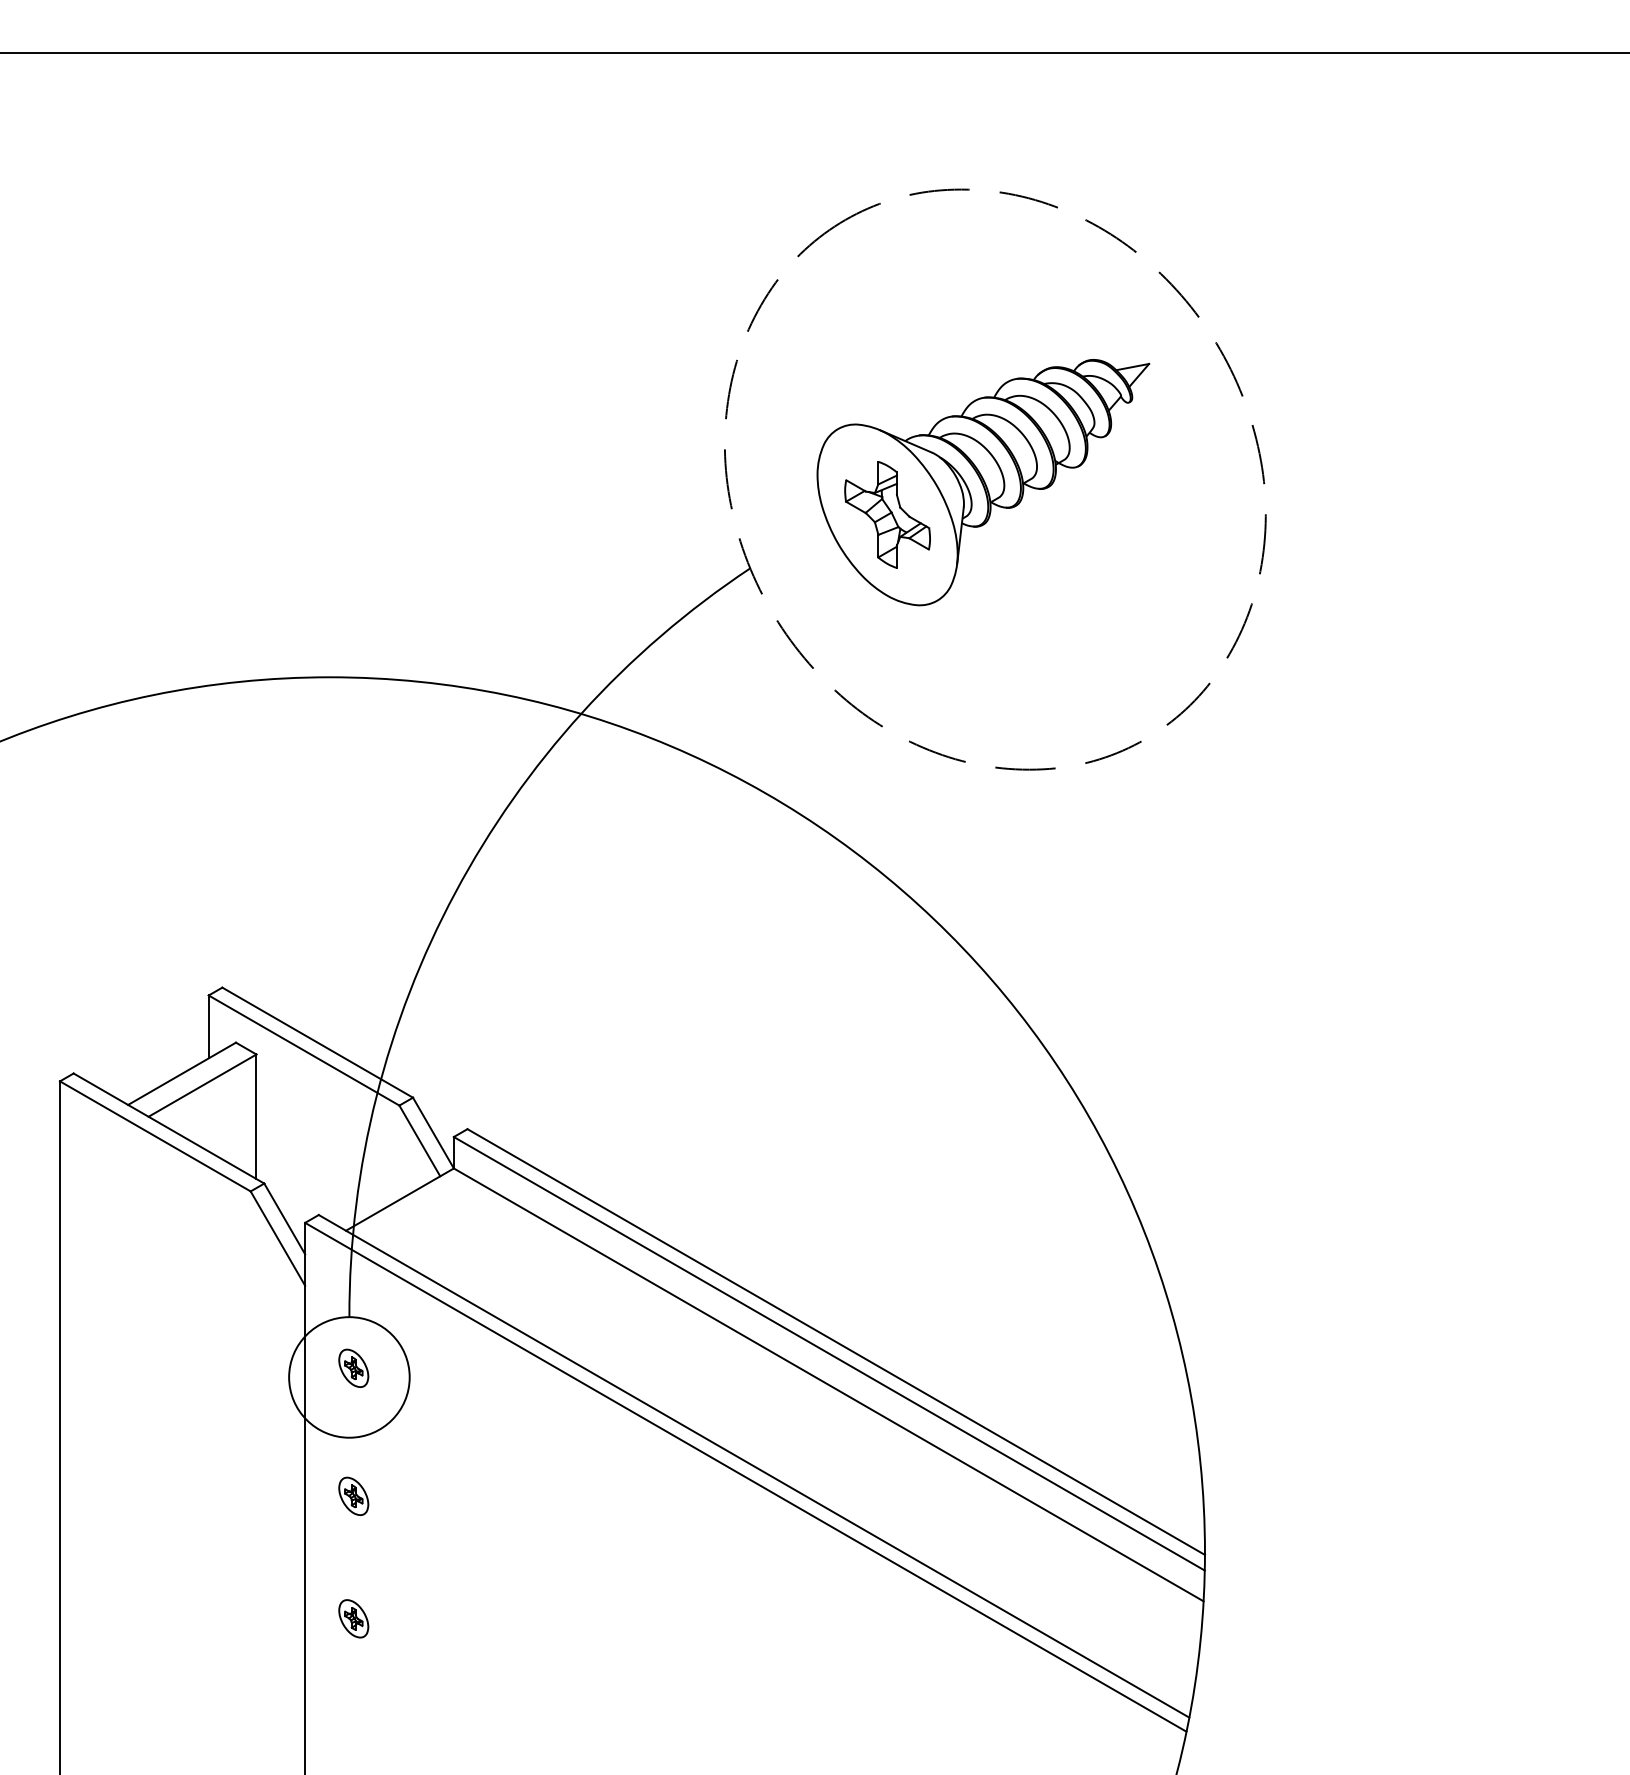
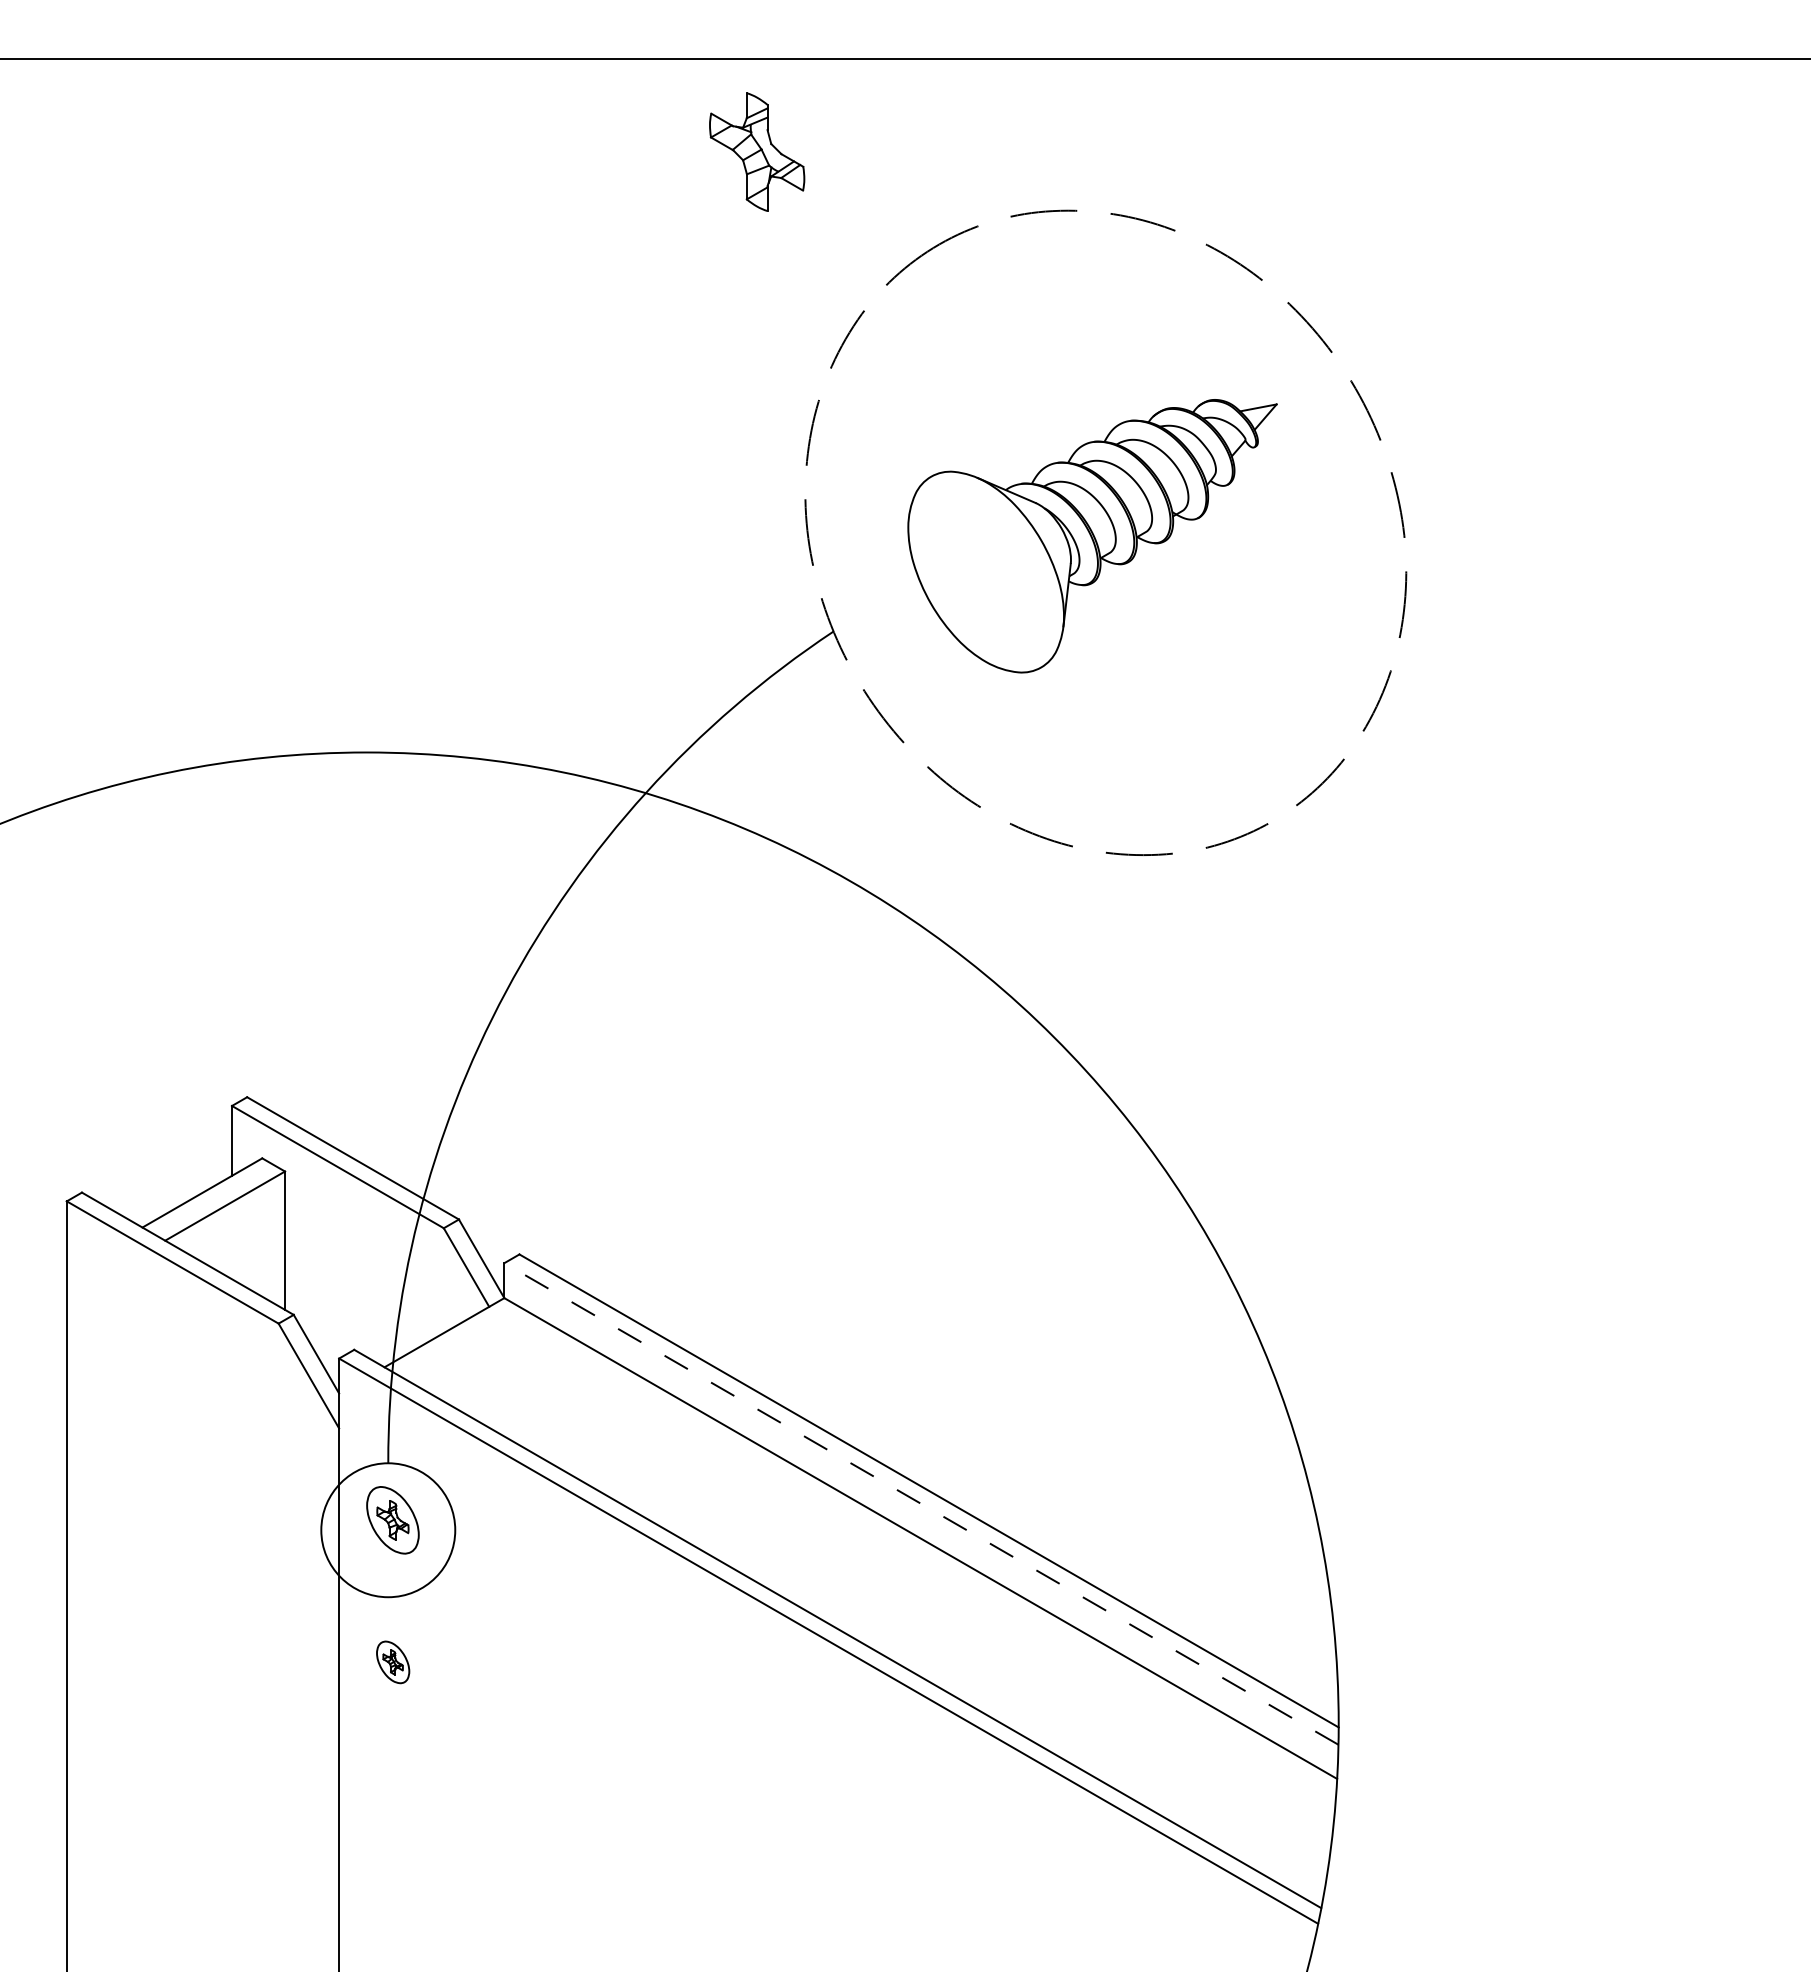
part: (887, 514) -> (757, 151), moved
line: (829, 1353) -> (921, 1503), solid -> dashed
part: (354, 1367) -> (393, 1519), size x1.6
part: (354, 1618) -> (393, 1798), removed

